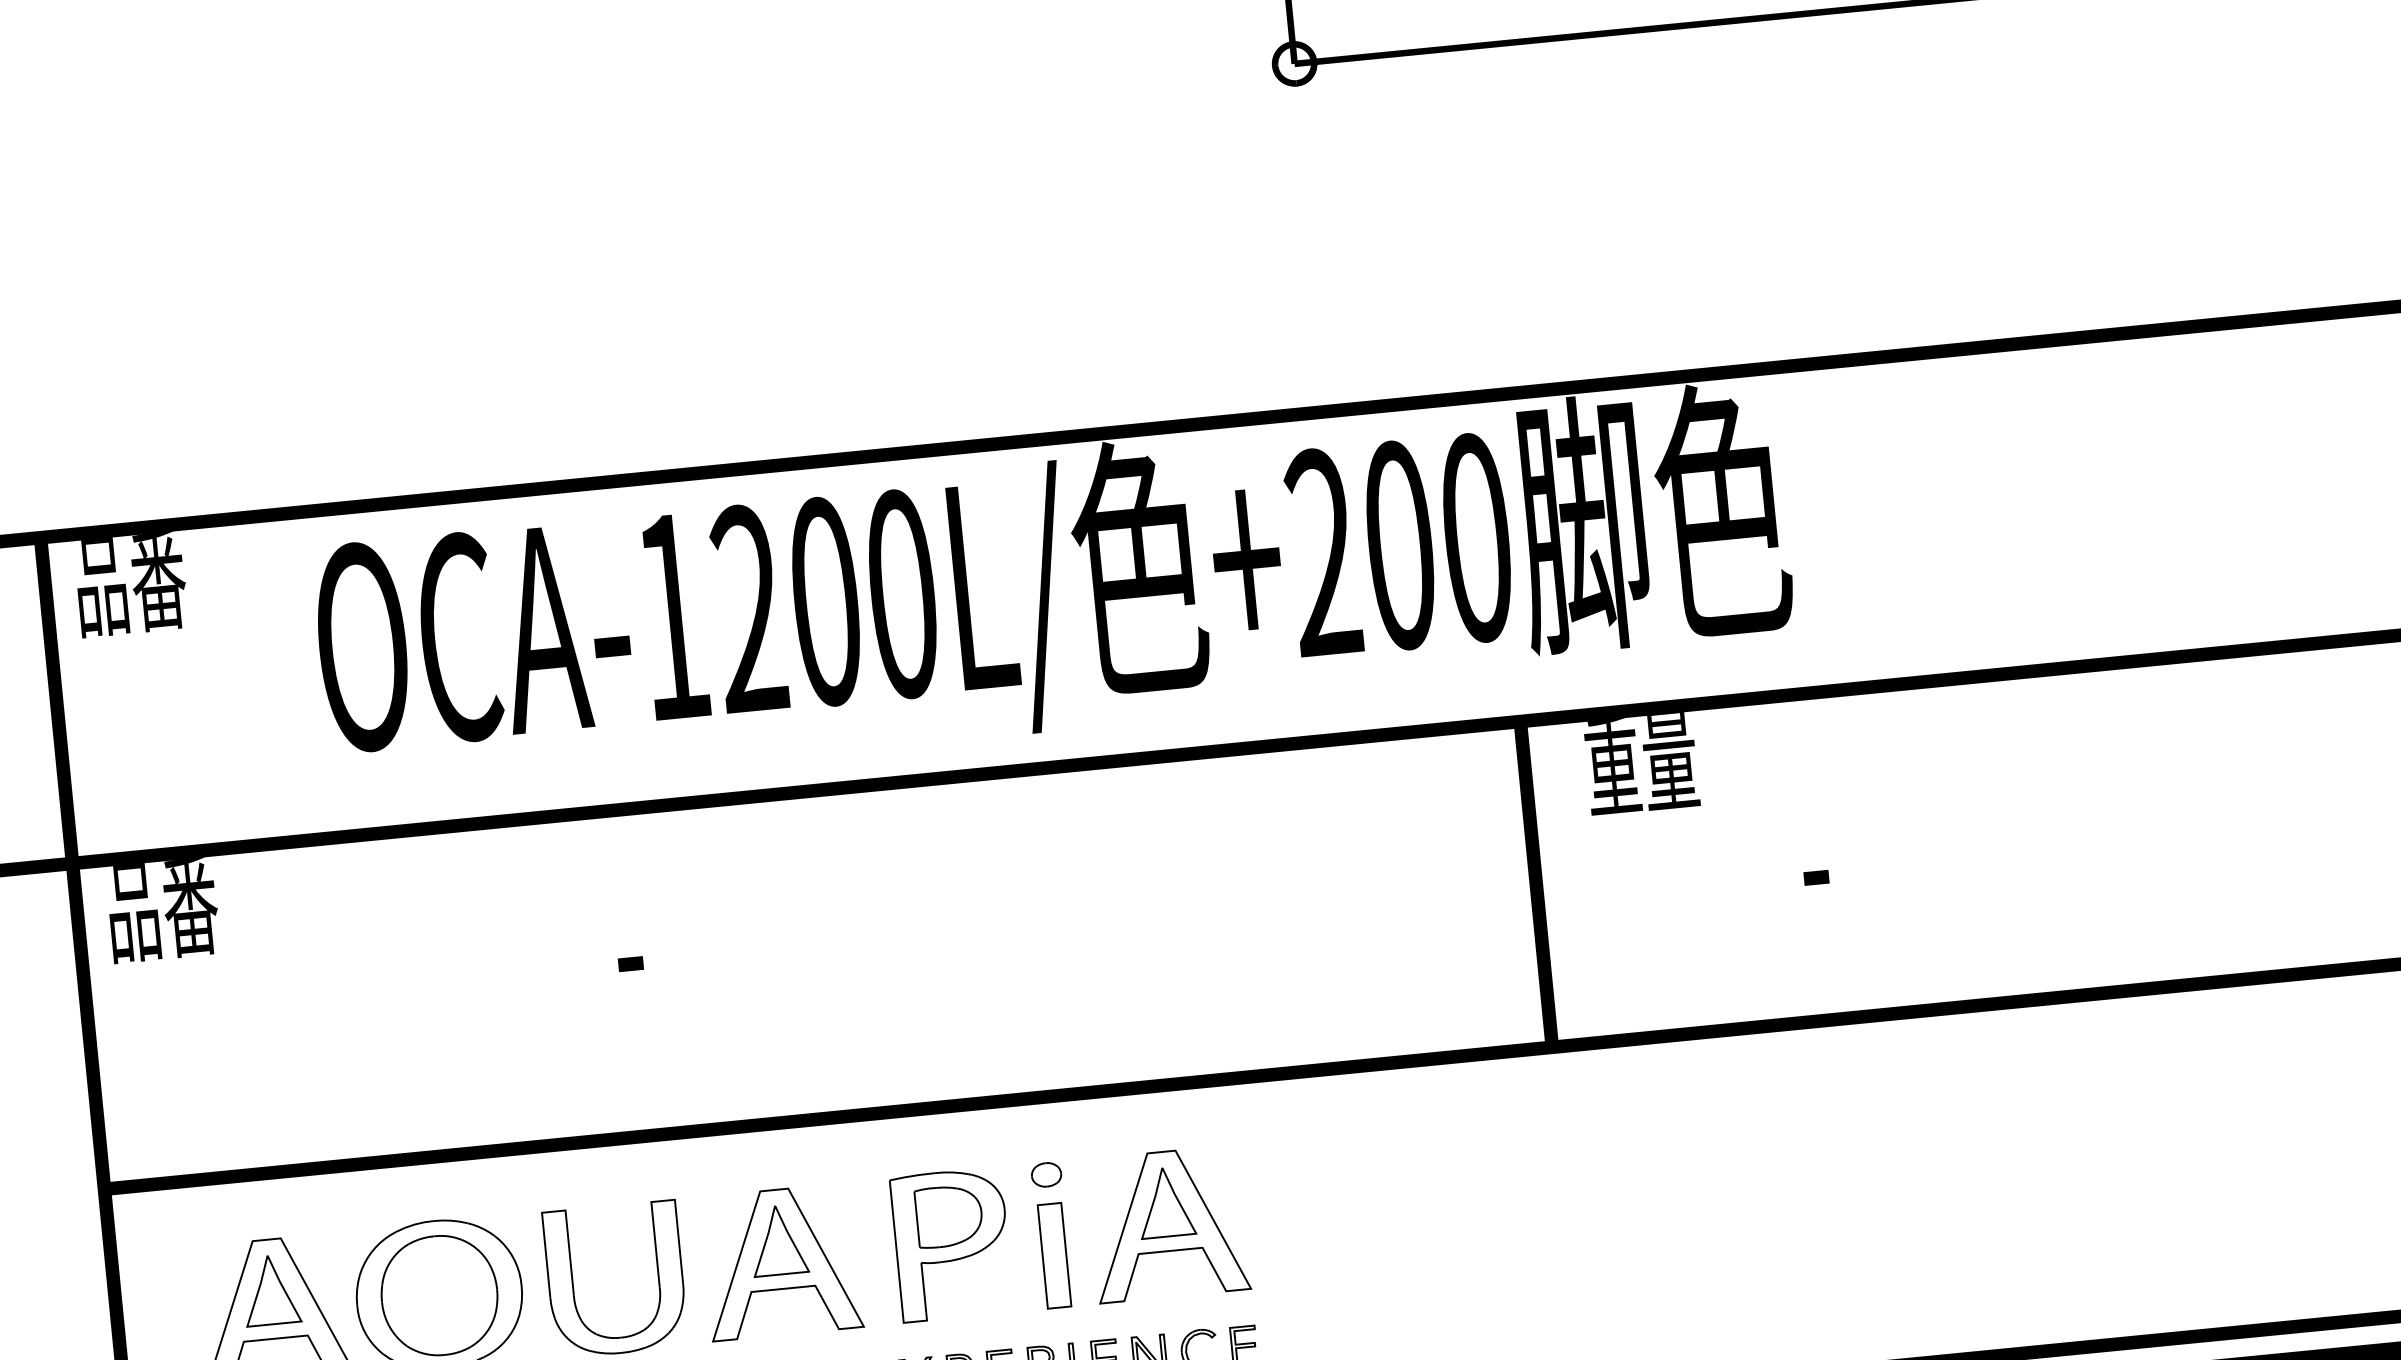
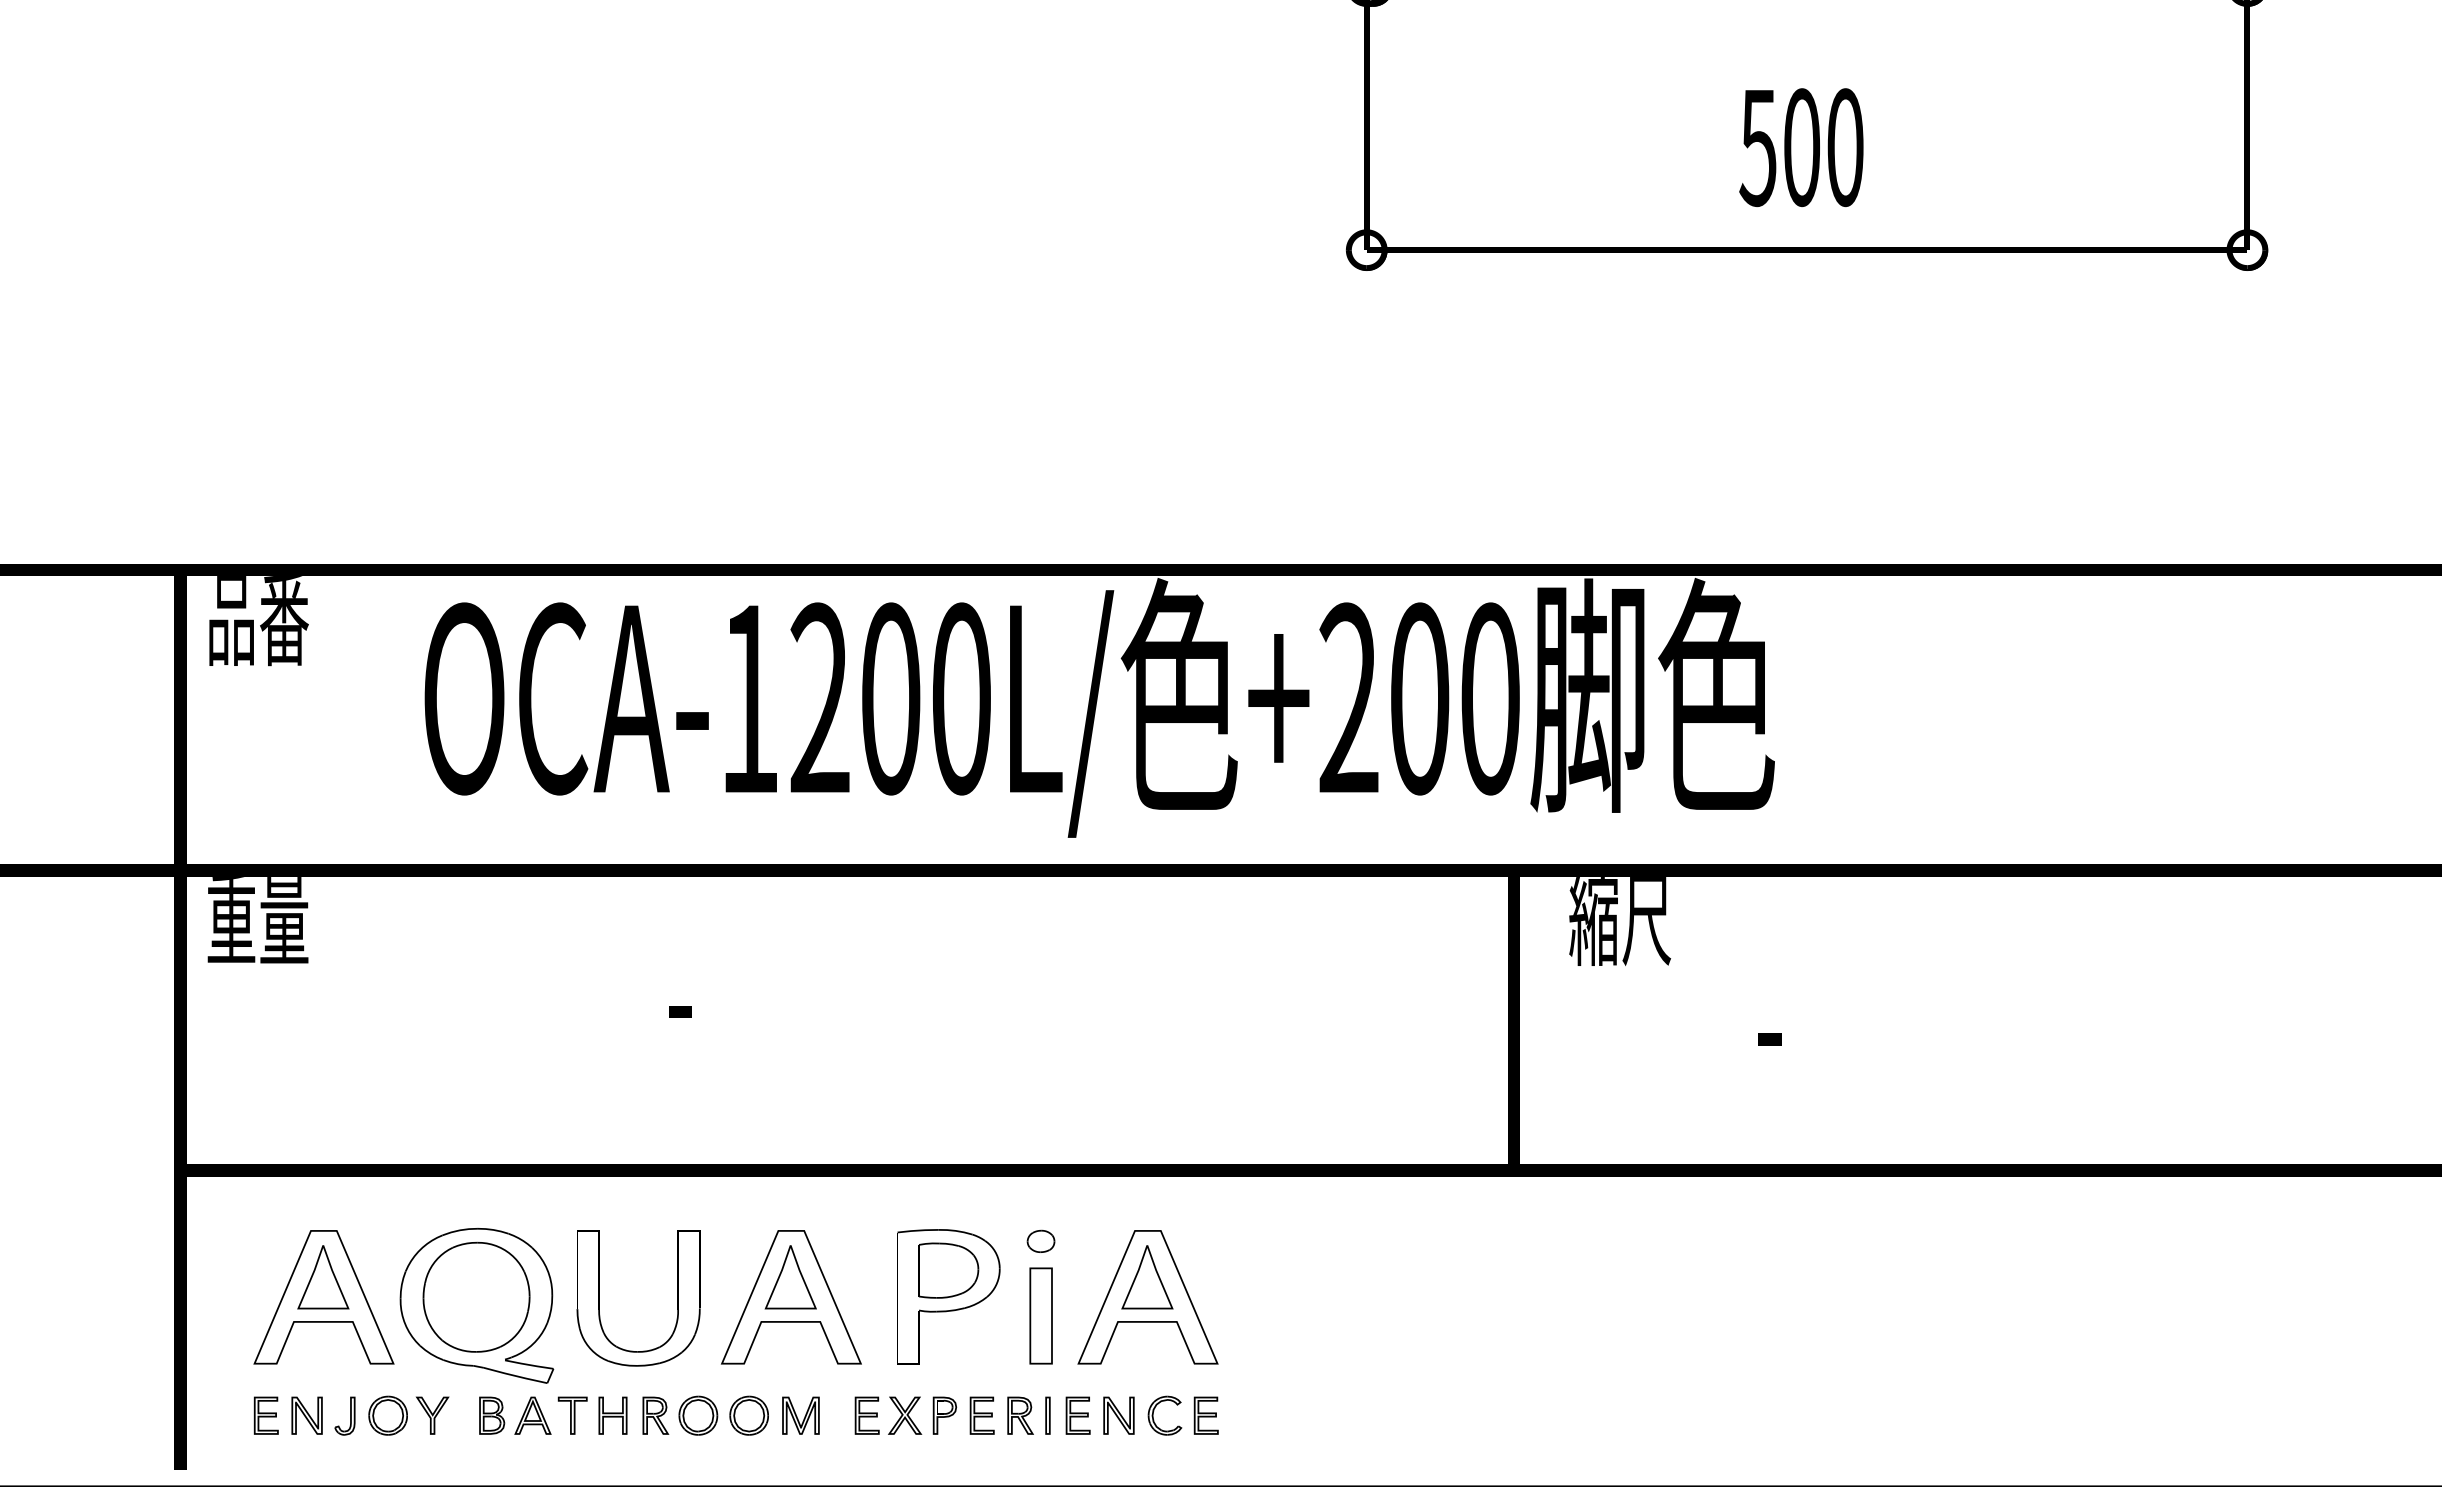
text: (1641, 765) -> (1620, 921), 重量 -> 縮尺
text: (161, 910) -> (257, 921), 品番 -> 重量

